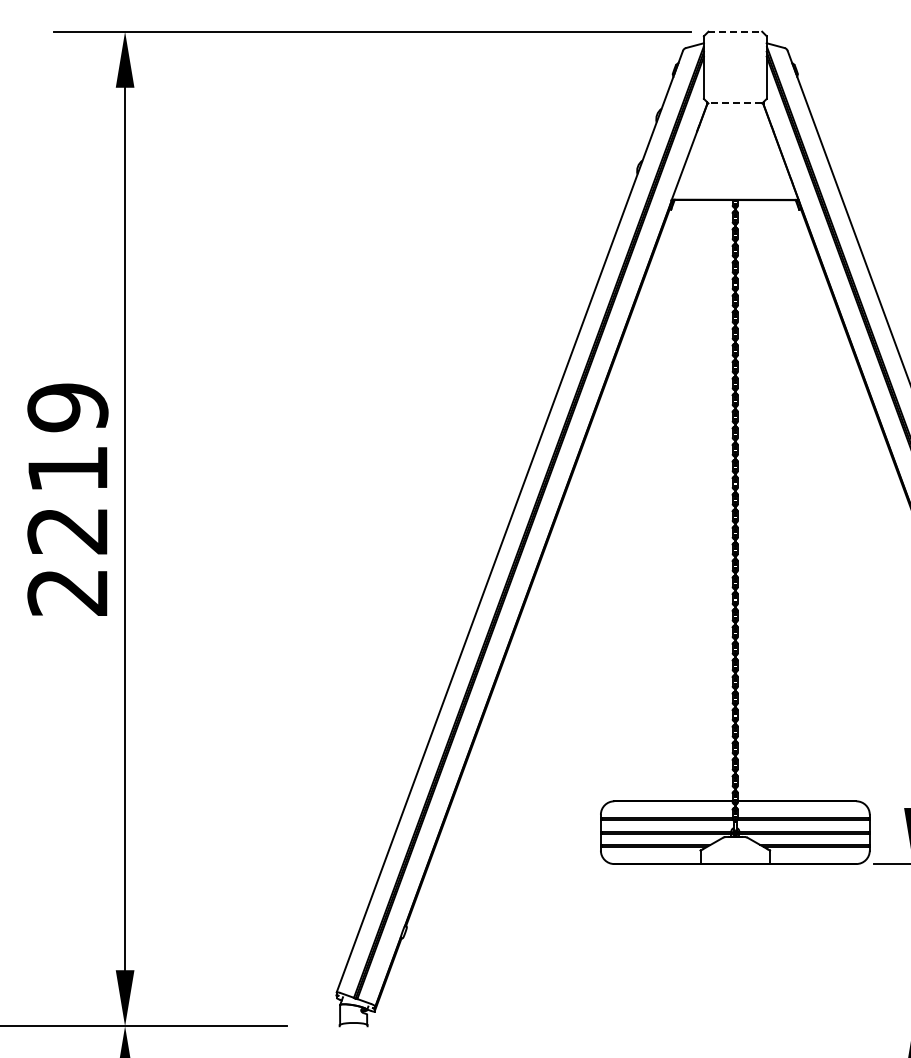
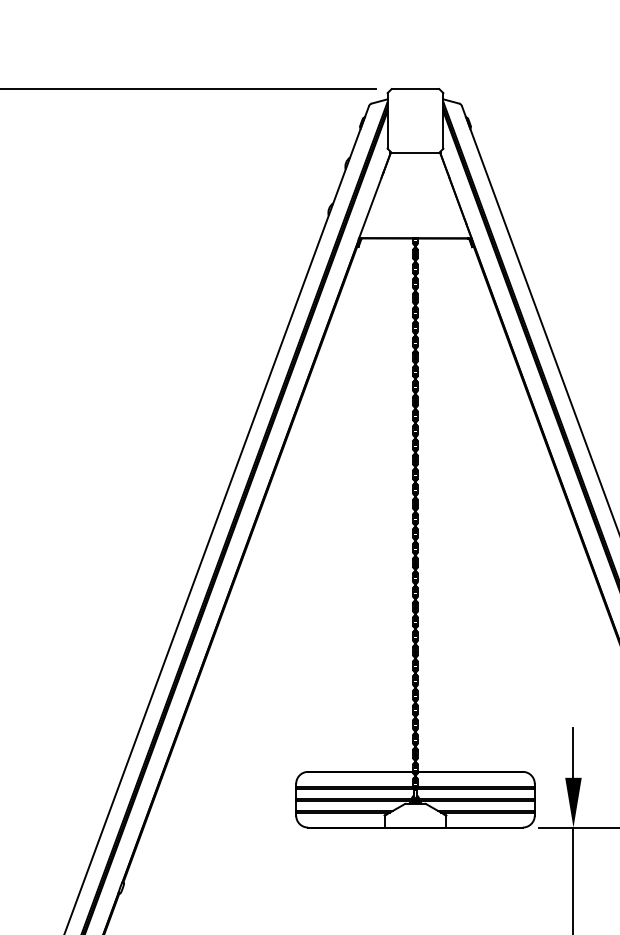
line: (735, 31) -> (415, 88), dashed -> solid
line: (735, 103) -> (415, 152), dashed -> solid

